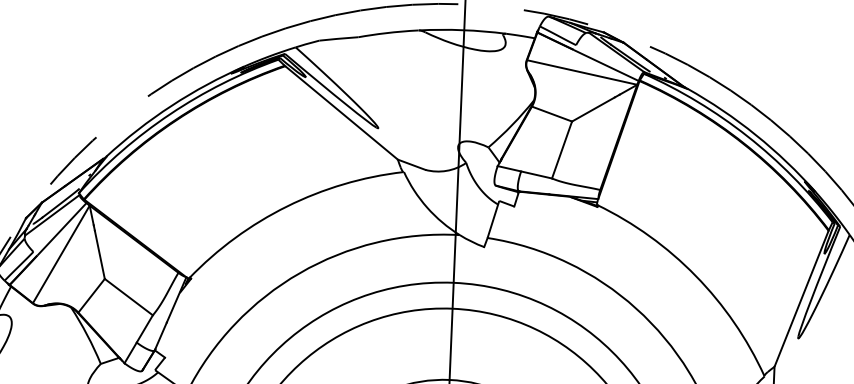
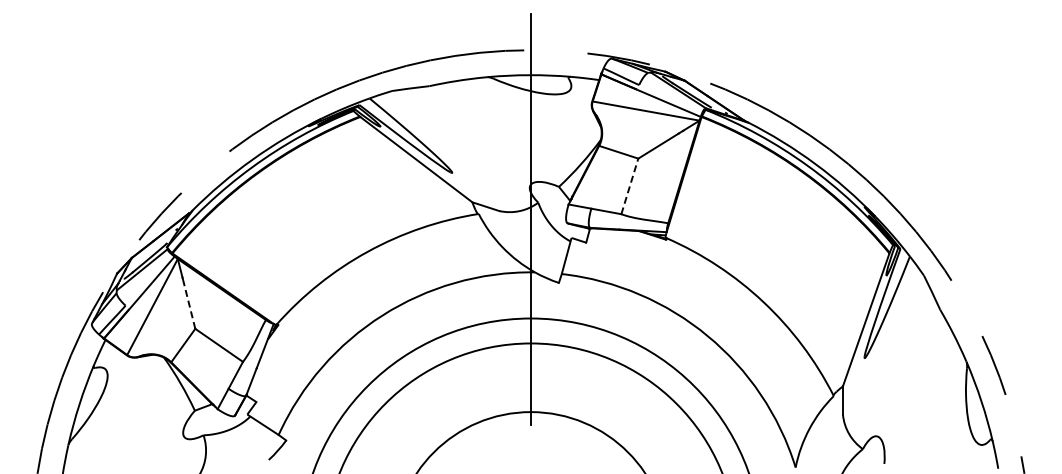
line: (562, 149) -> (630, 185), solid -> dashed
line: (99, 254) -> (189, 305), solid -> dashed

